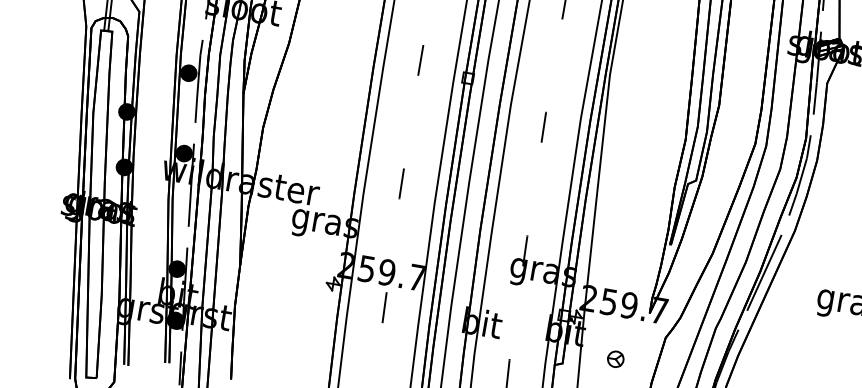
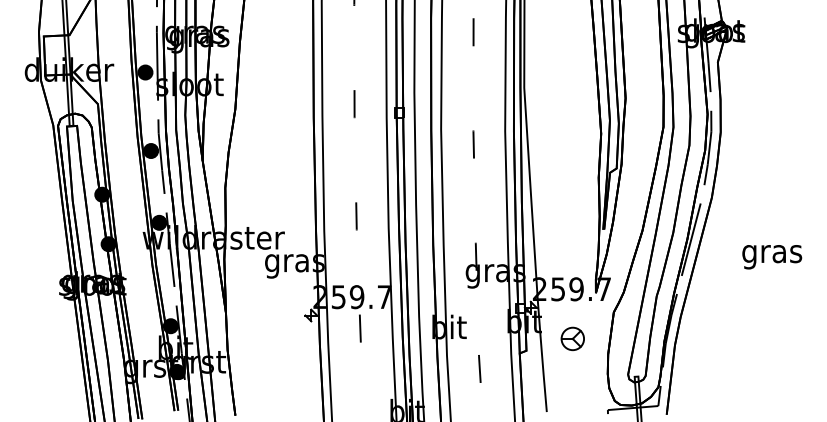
part: (615, 358) -> (572, 338), size x1.6

